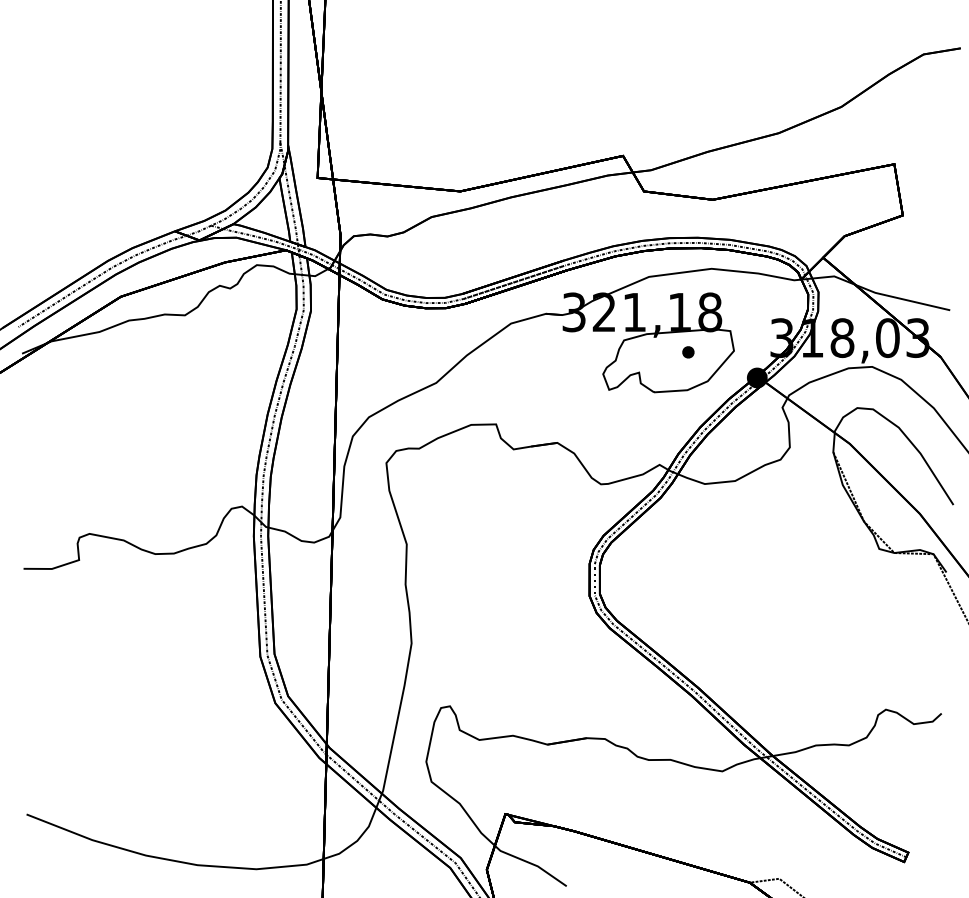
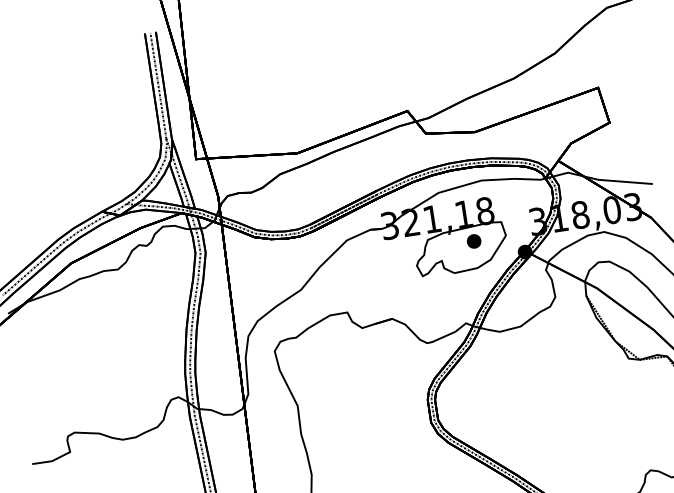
part: (688, 352) -> (474, 241), size x1.67

